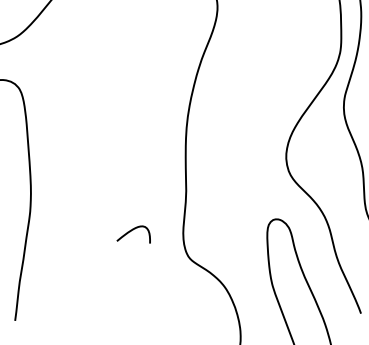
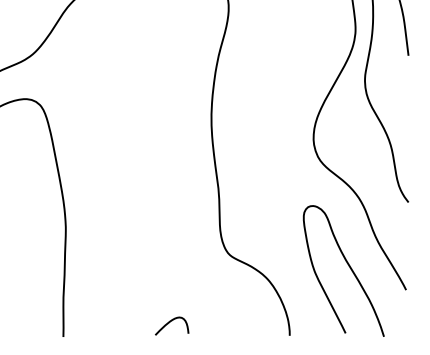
curve: (133, 230) -> (170, 322), moved

